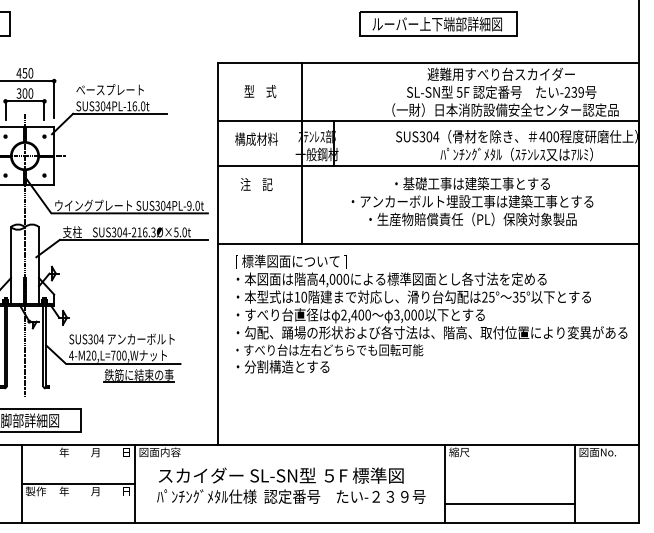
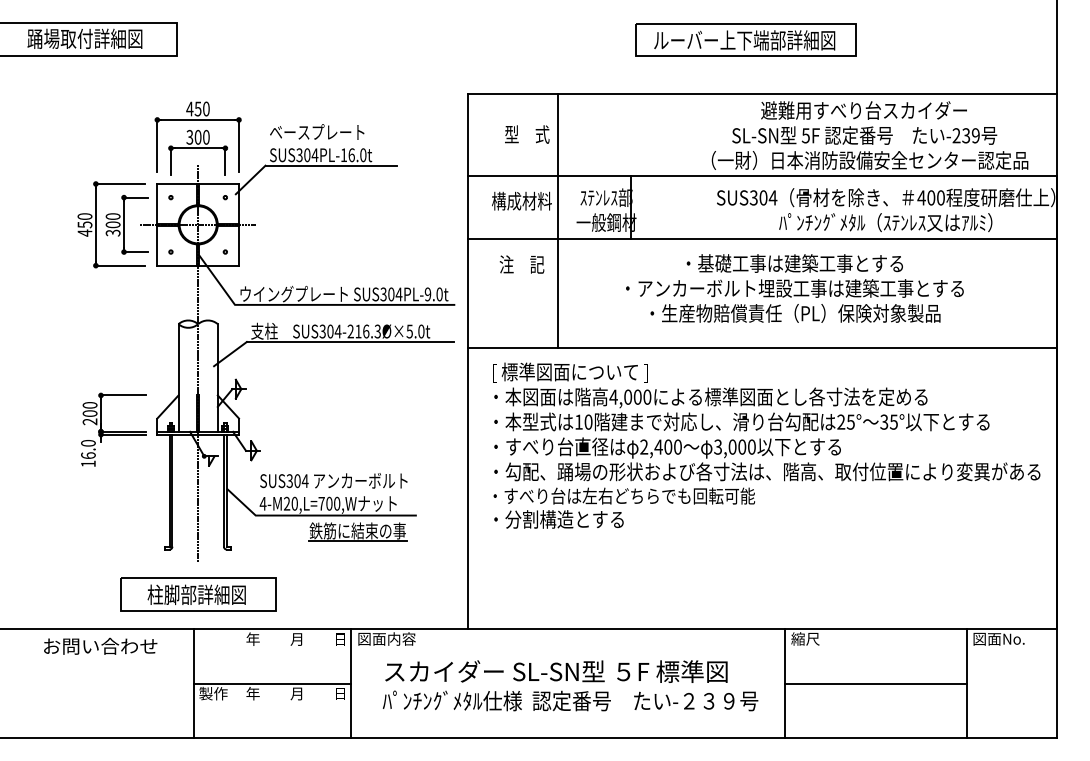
part: (437, 23) -> (745, 39), moved
line: (302, 153) -> (558, 220), moved
text: (472, 201) -> (794, 288), moved
line: (509, 504) -> (875, 683), moved

